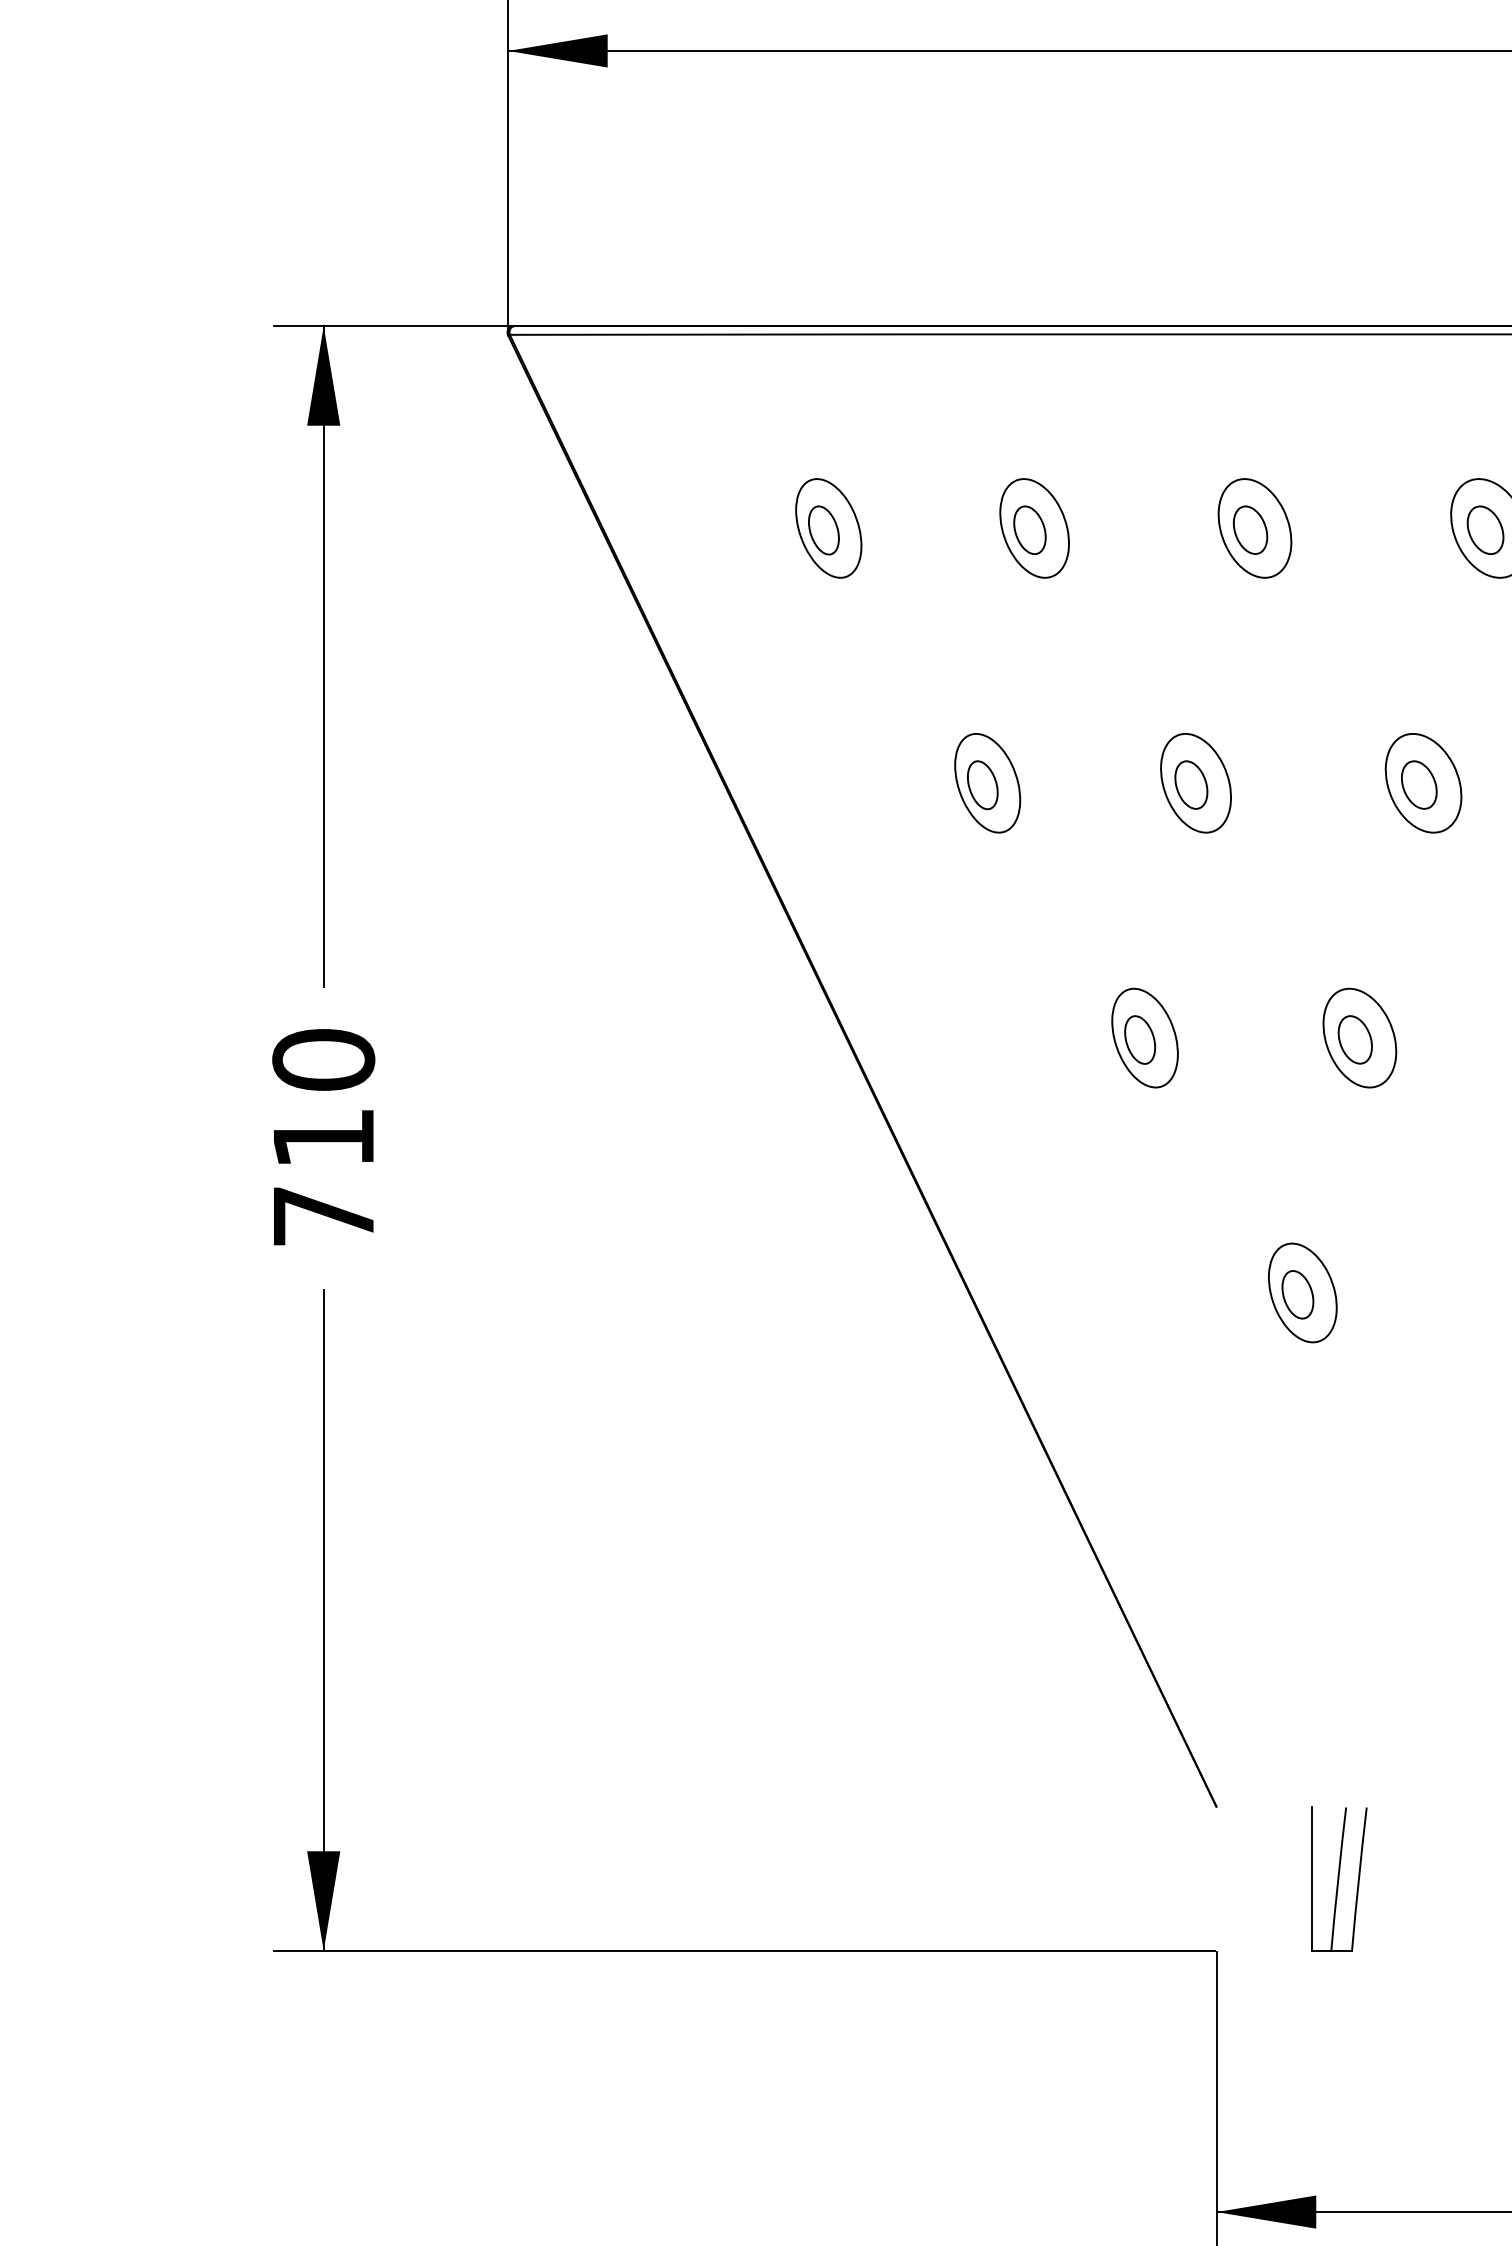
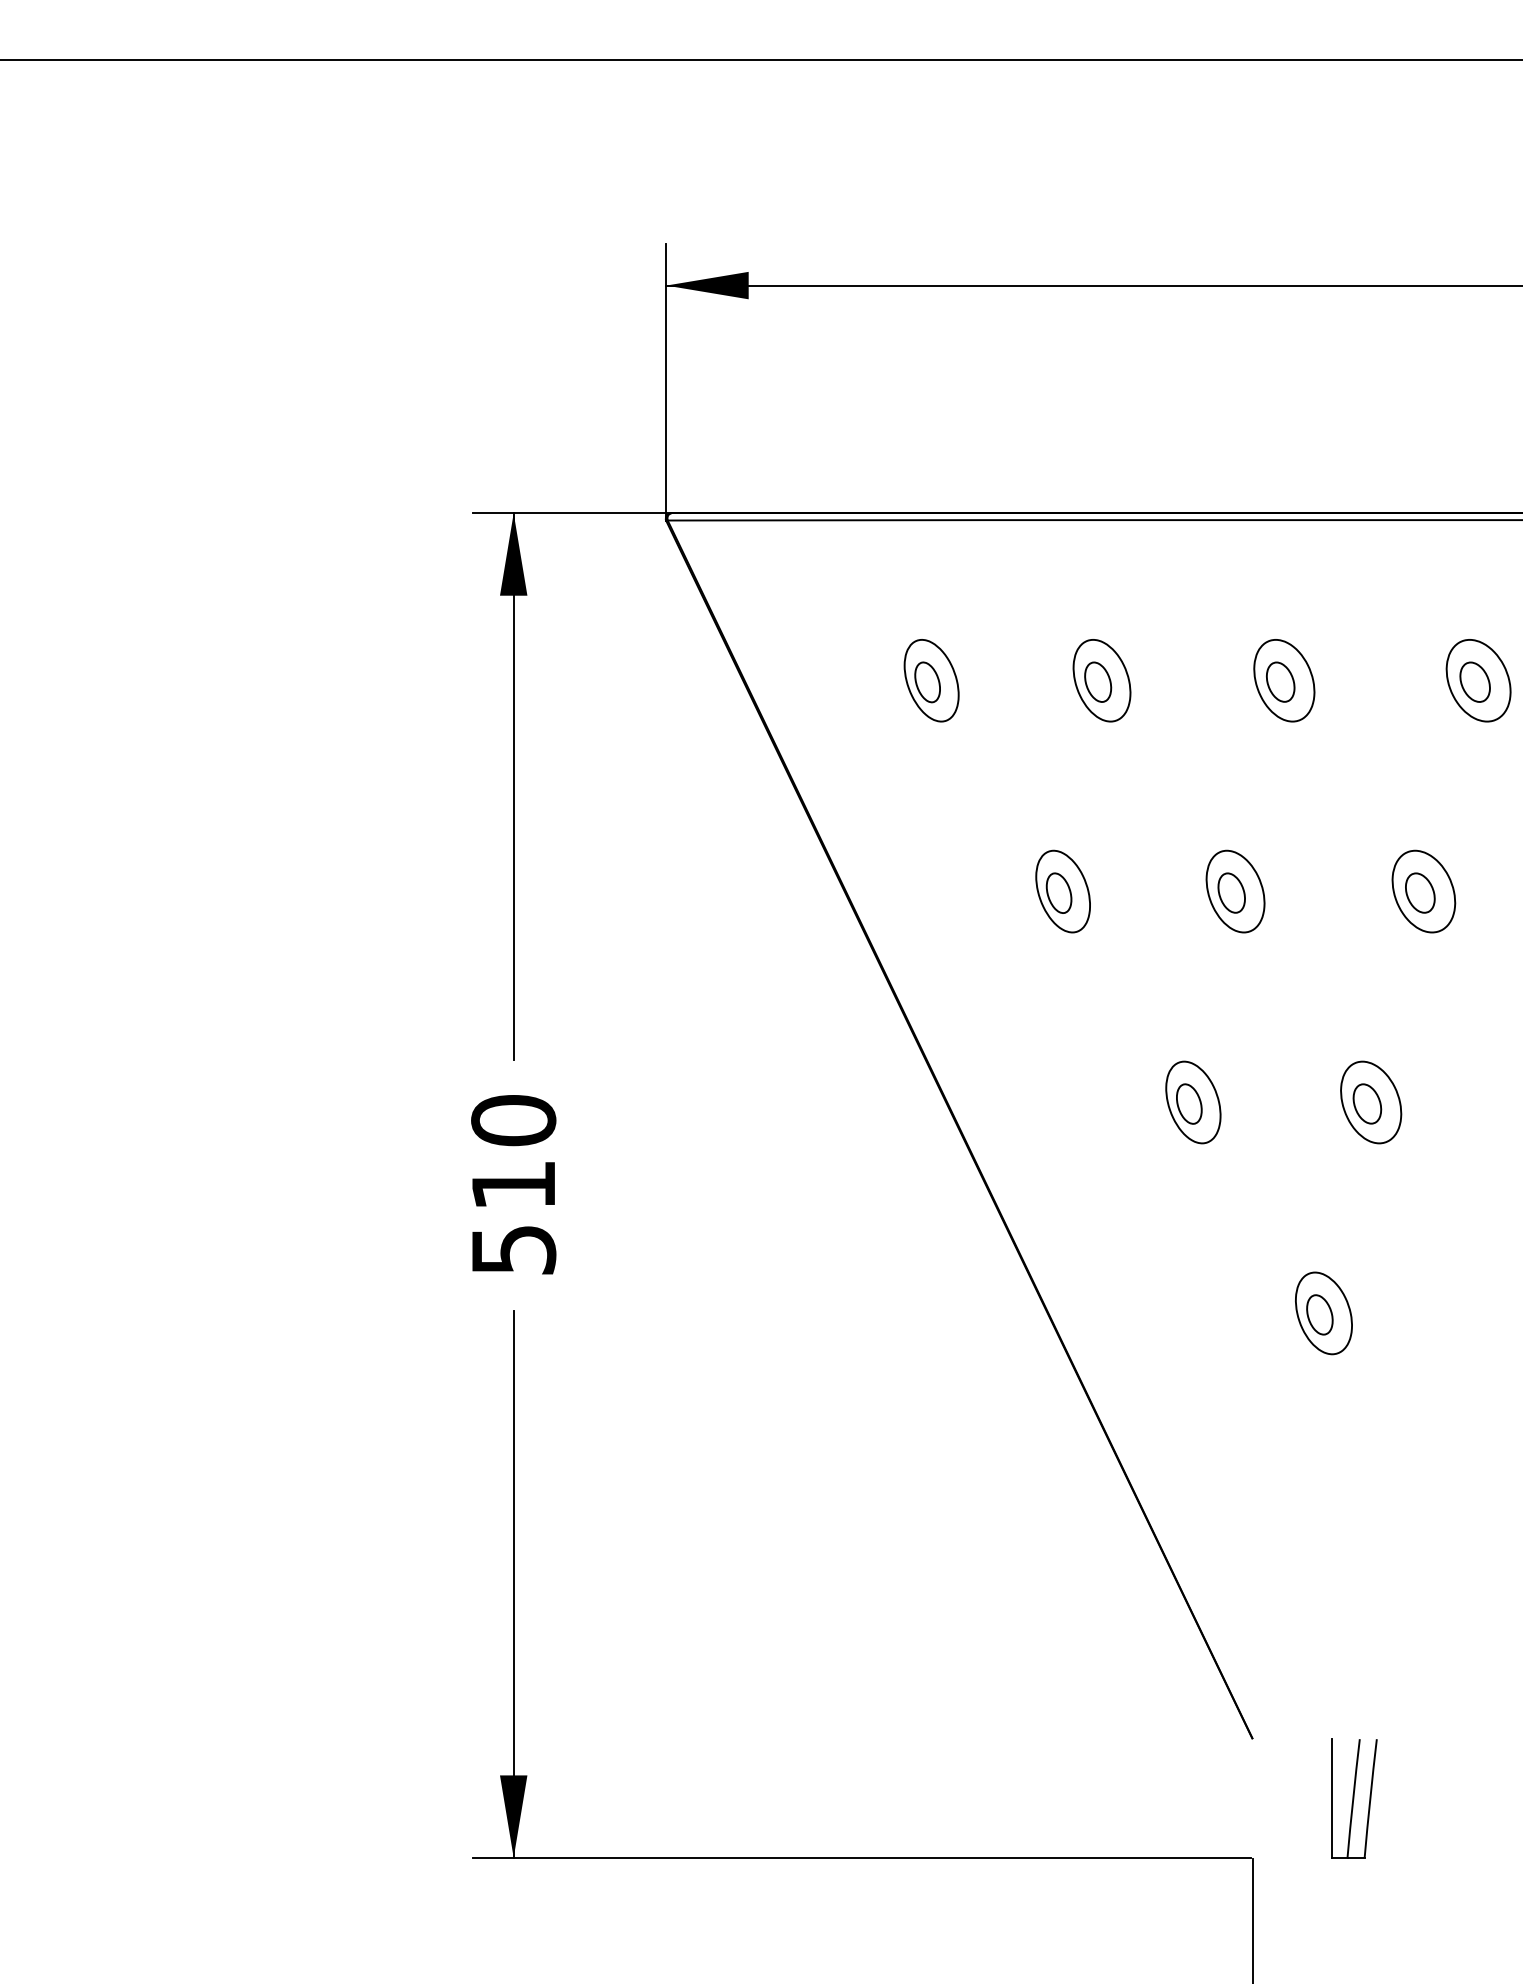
text: (324, 1216) -> (514, 1250), 710 -> 510

